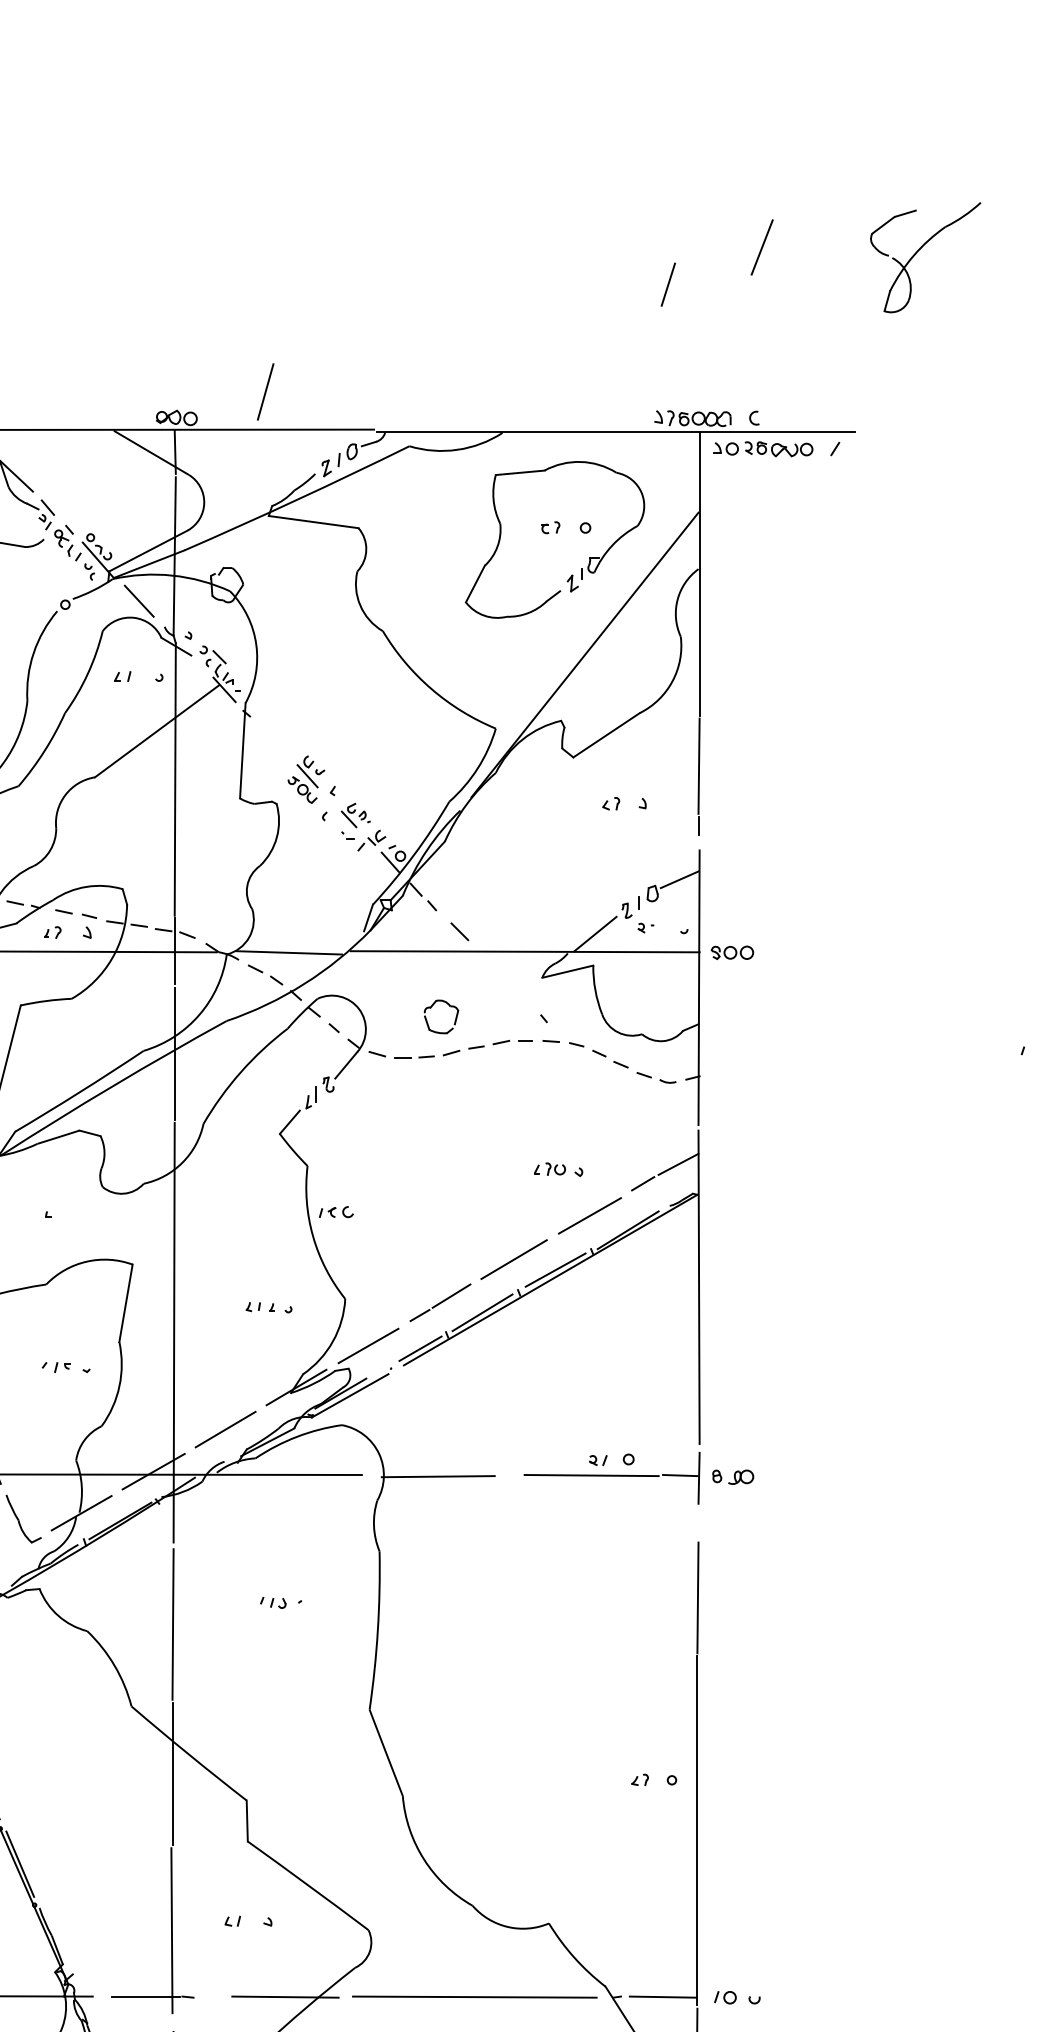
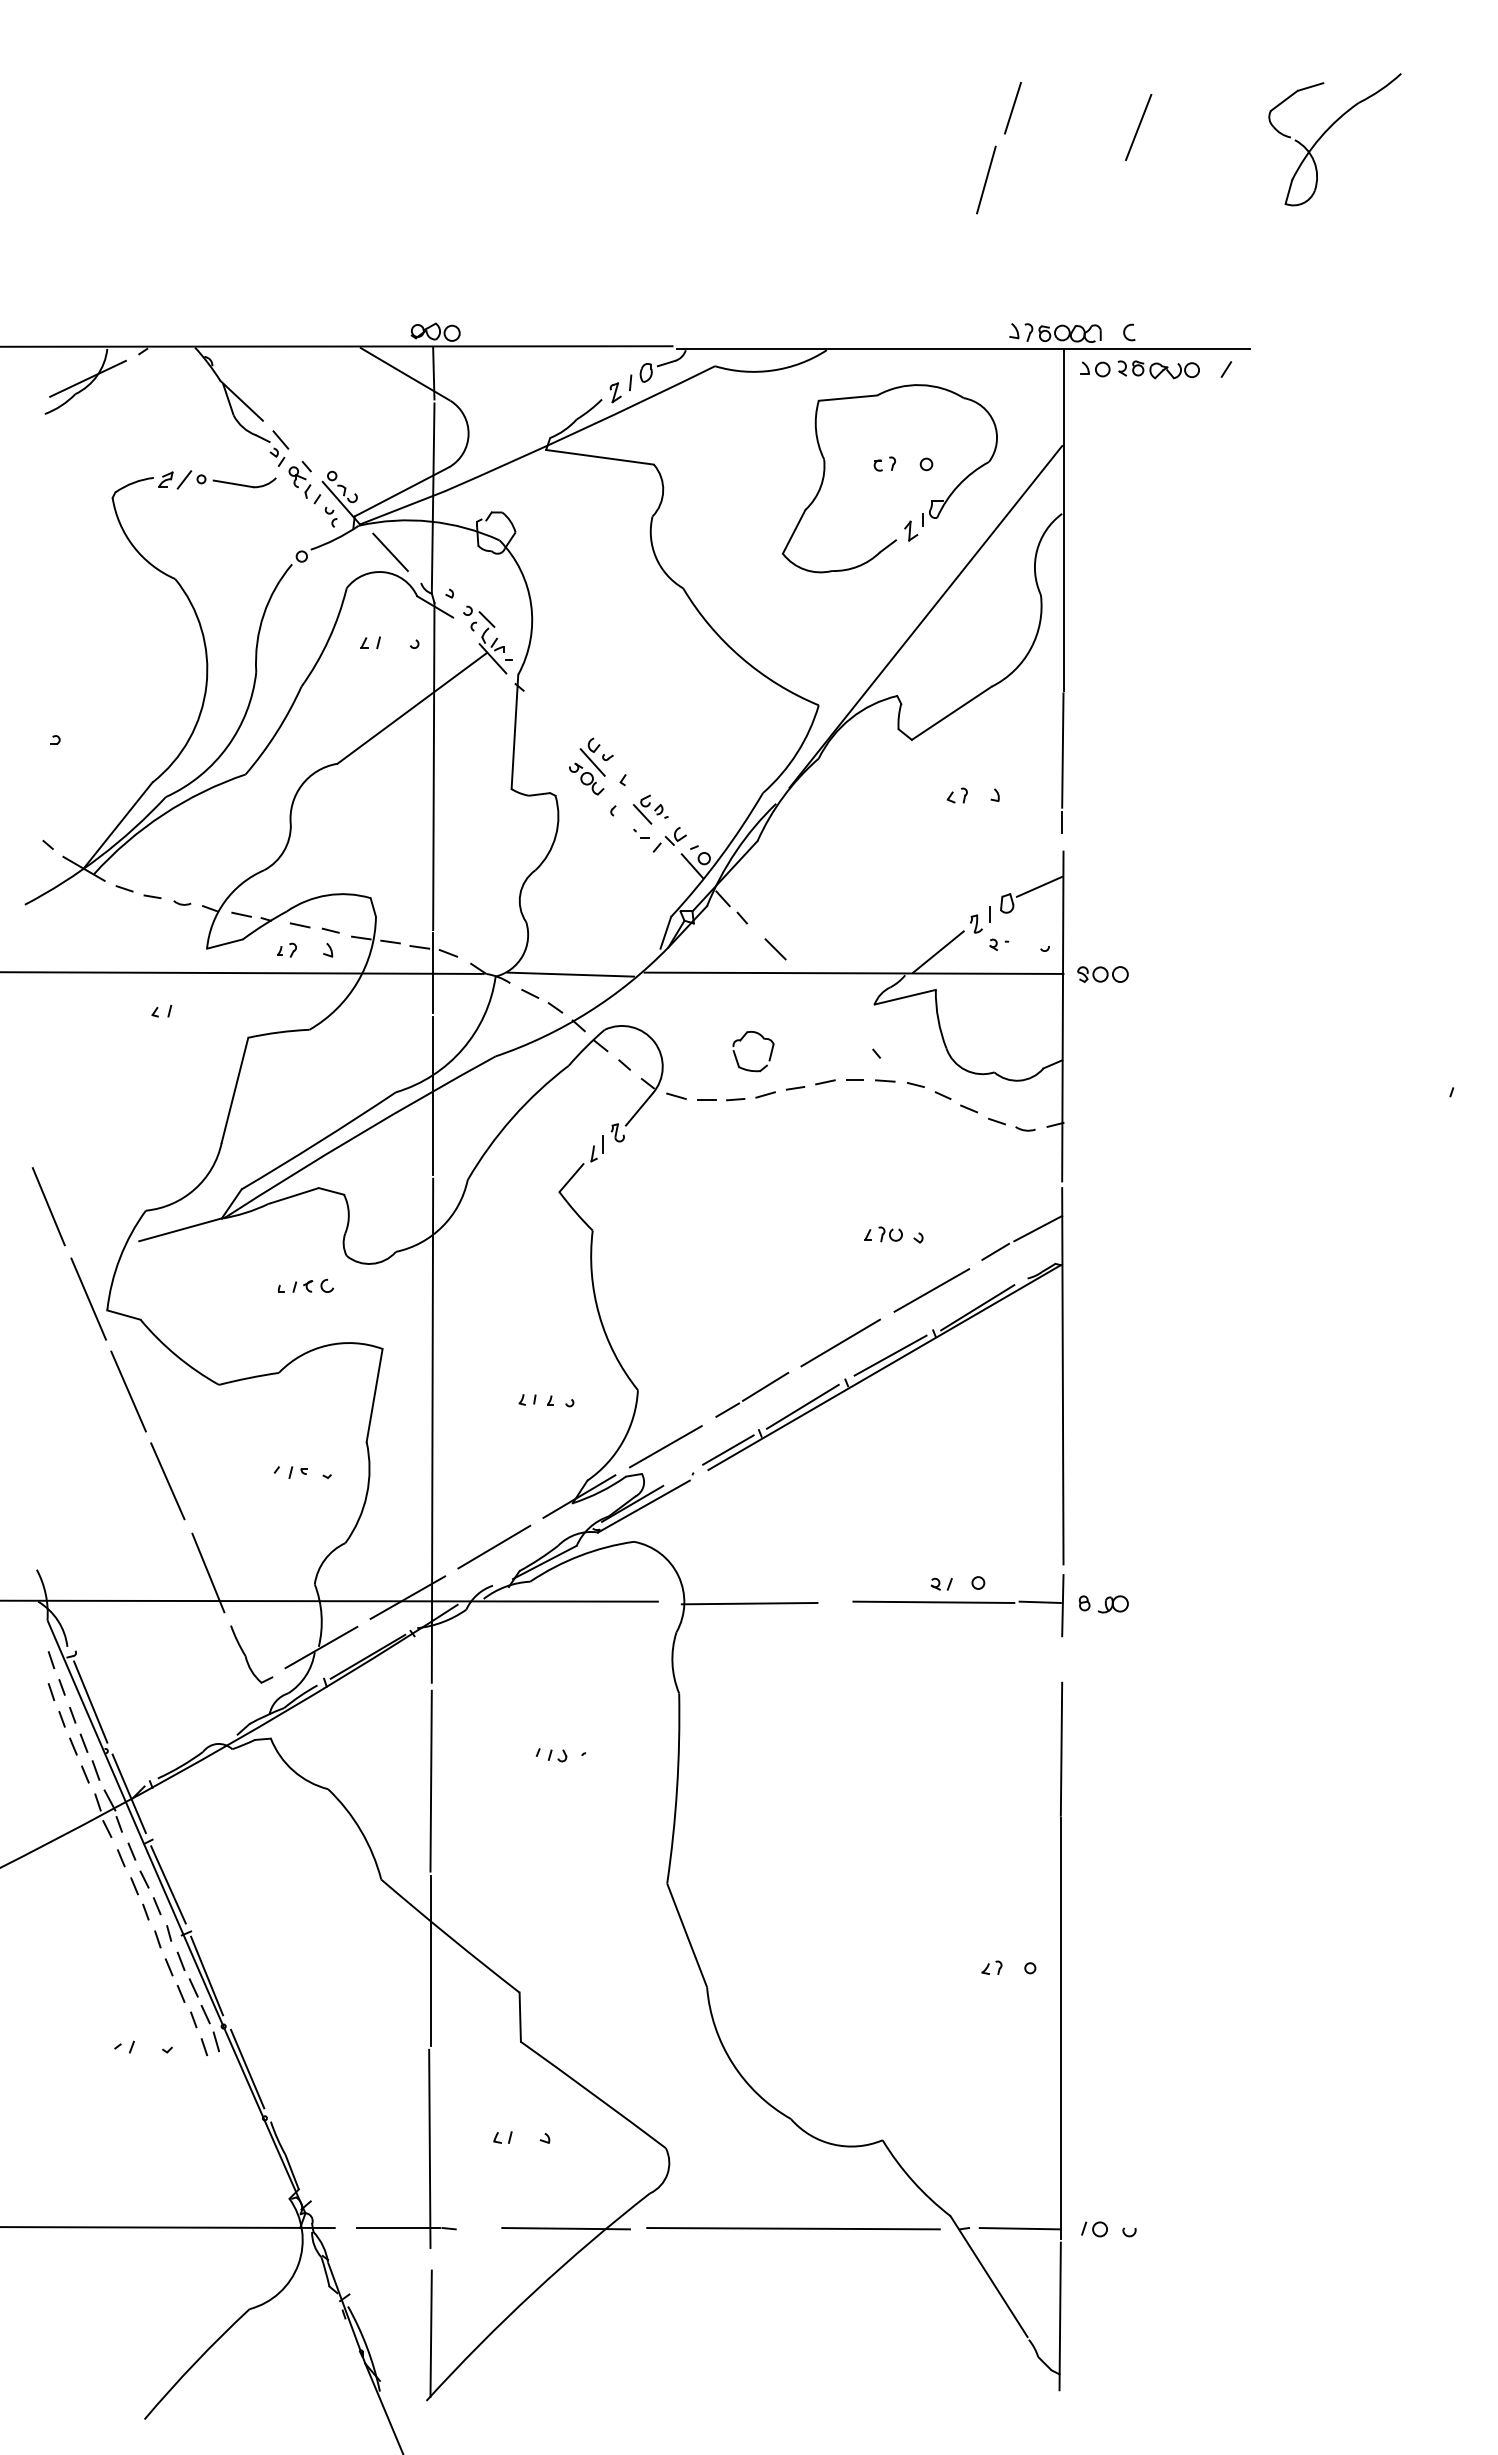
line: (667, 284) -> (1012, 108), moved
line: (265, 391) -> (986, 179), moved
part: (336, 1211) -> (313, 1285), moved

